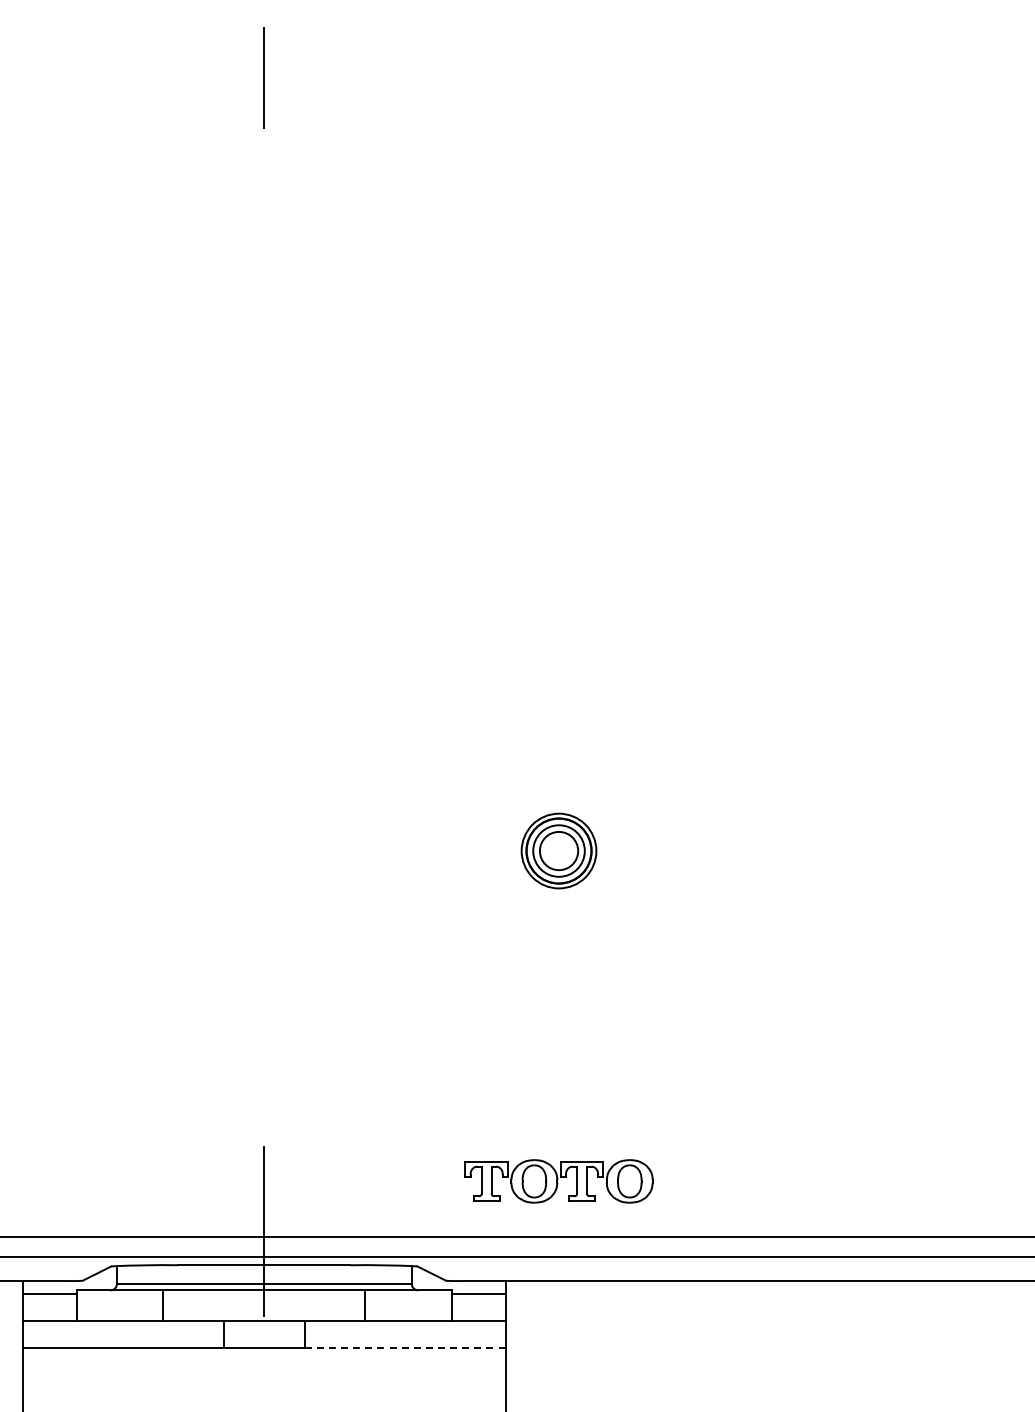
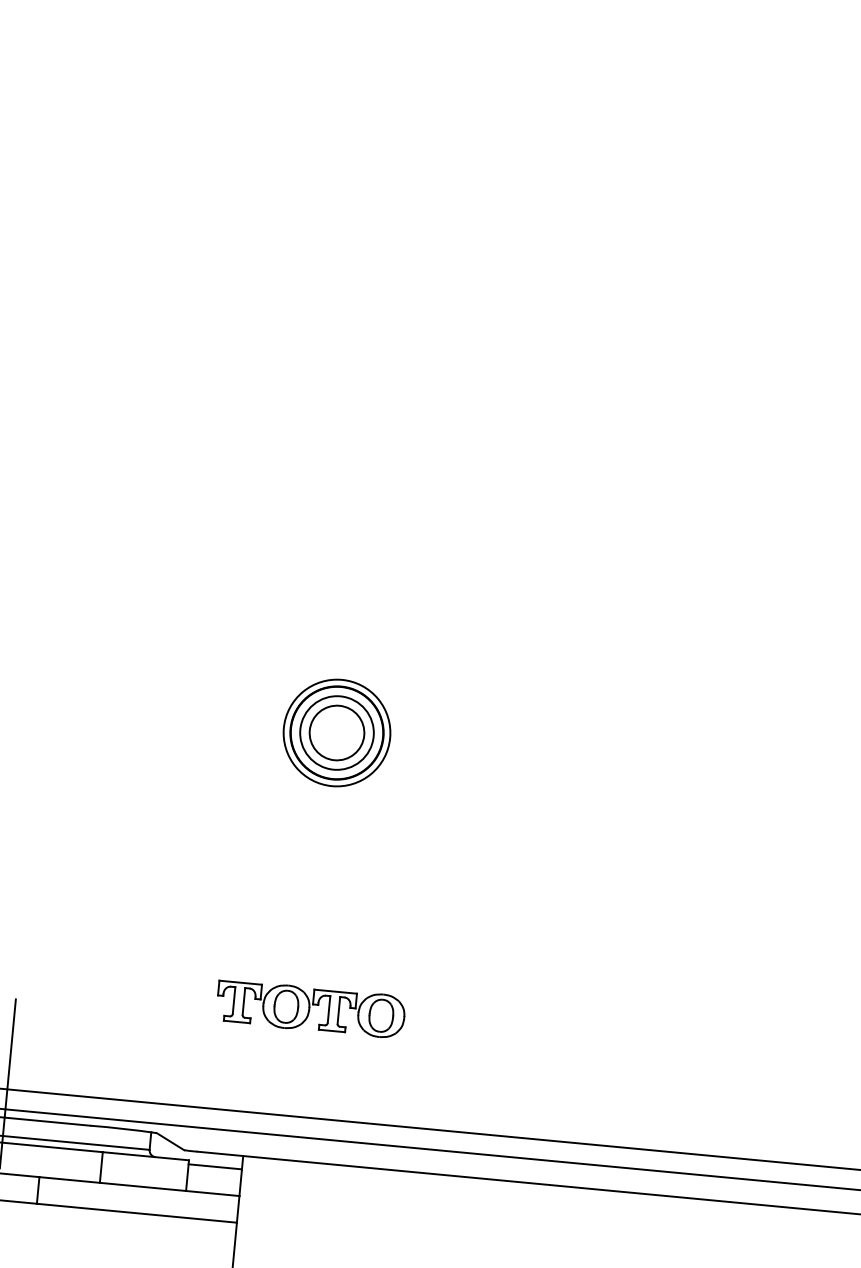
part: (558, 850) -> (336, 732), size x1.43
part: (558, 1181) -> (310, 1009), moved
line: (404, 1348) -> (136, 1213), dashed -> solid

